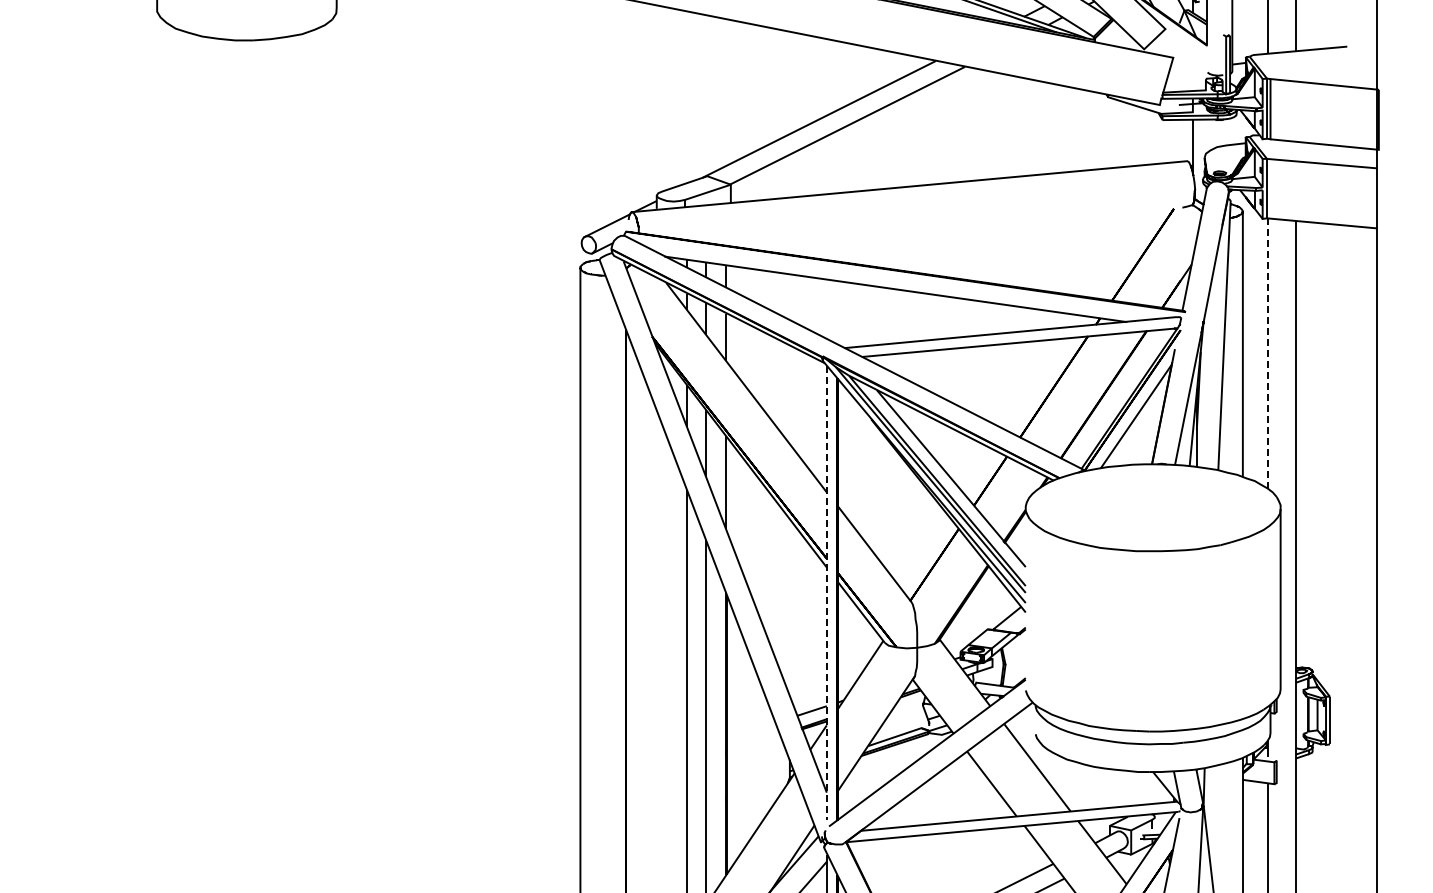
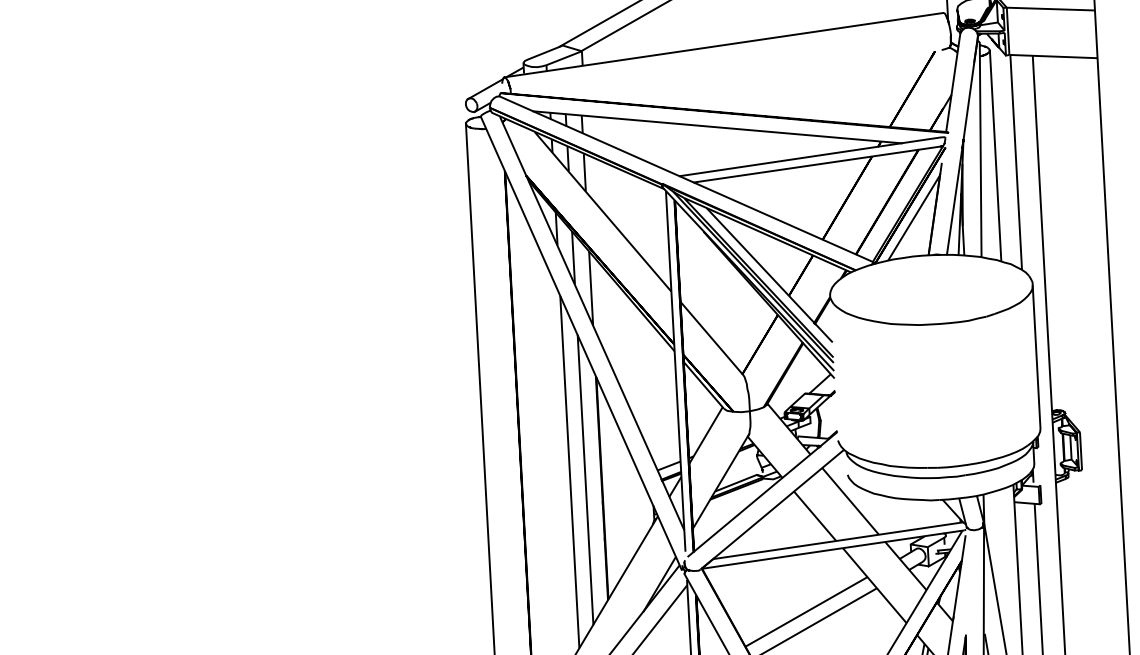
line: (1268, 353) -> (1016, 162), dashed -> solid
line: (826, 592) -> (675, 371), dashed -> solid

